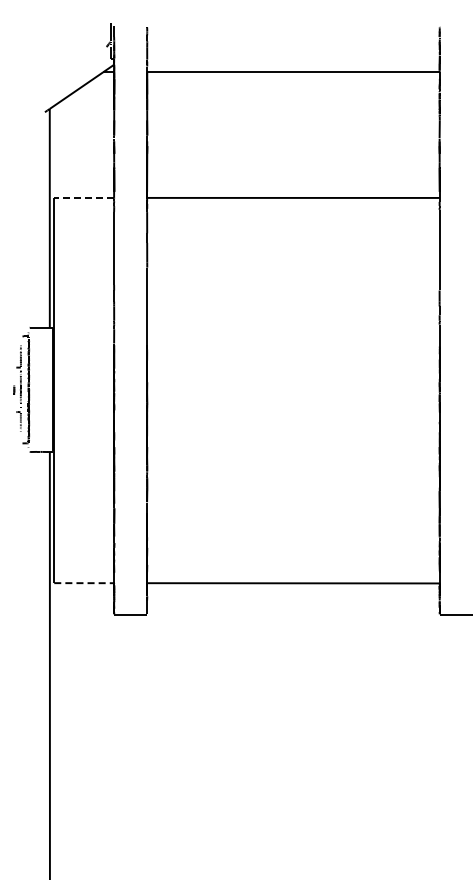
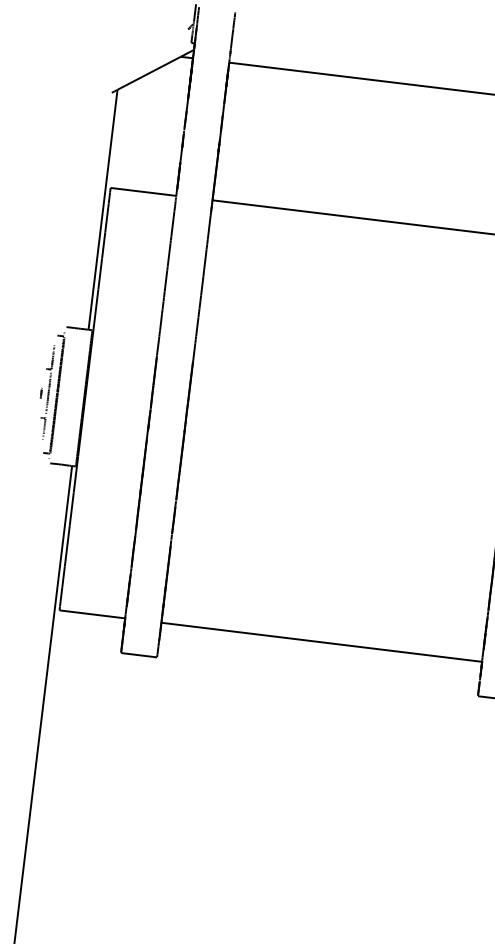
line: (84, 197) -> (143, 191), dashed -> solid
line: (84, 583) -> (92, 614), dashed -> solid

